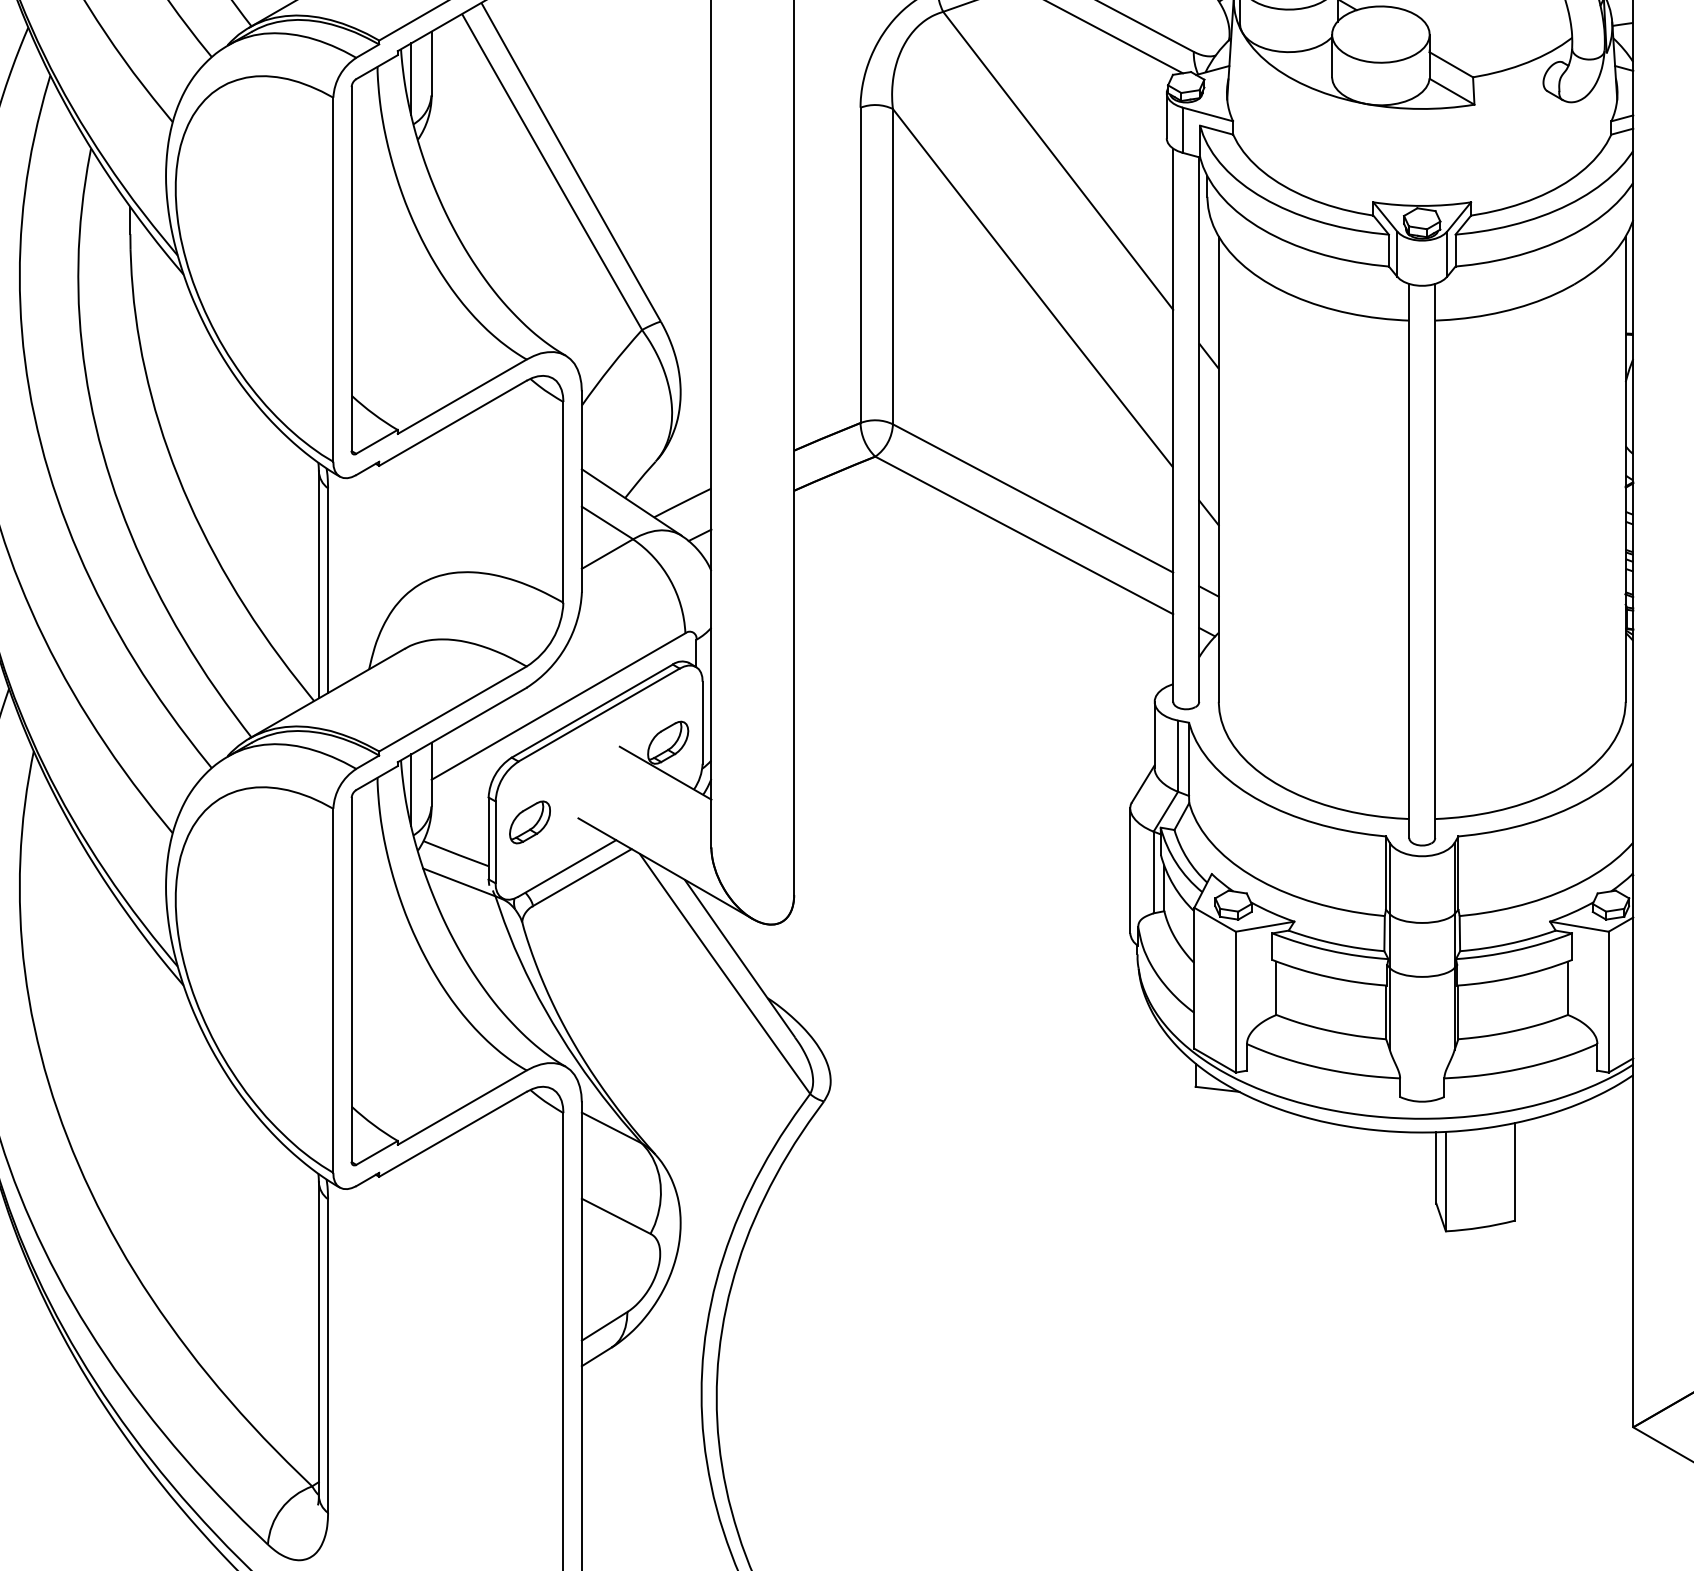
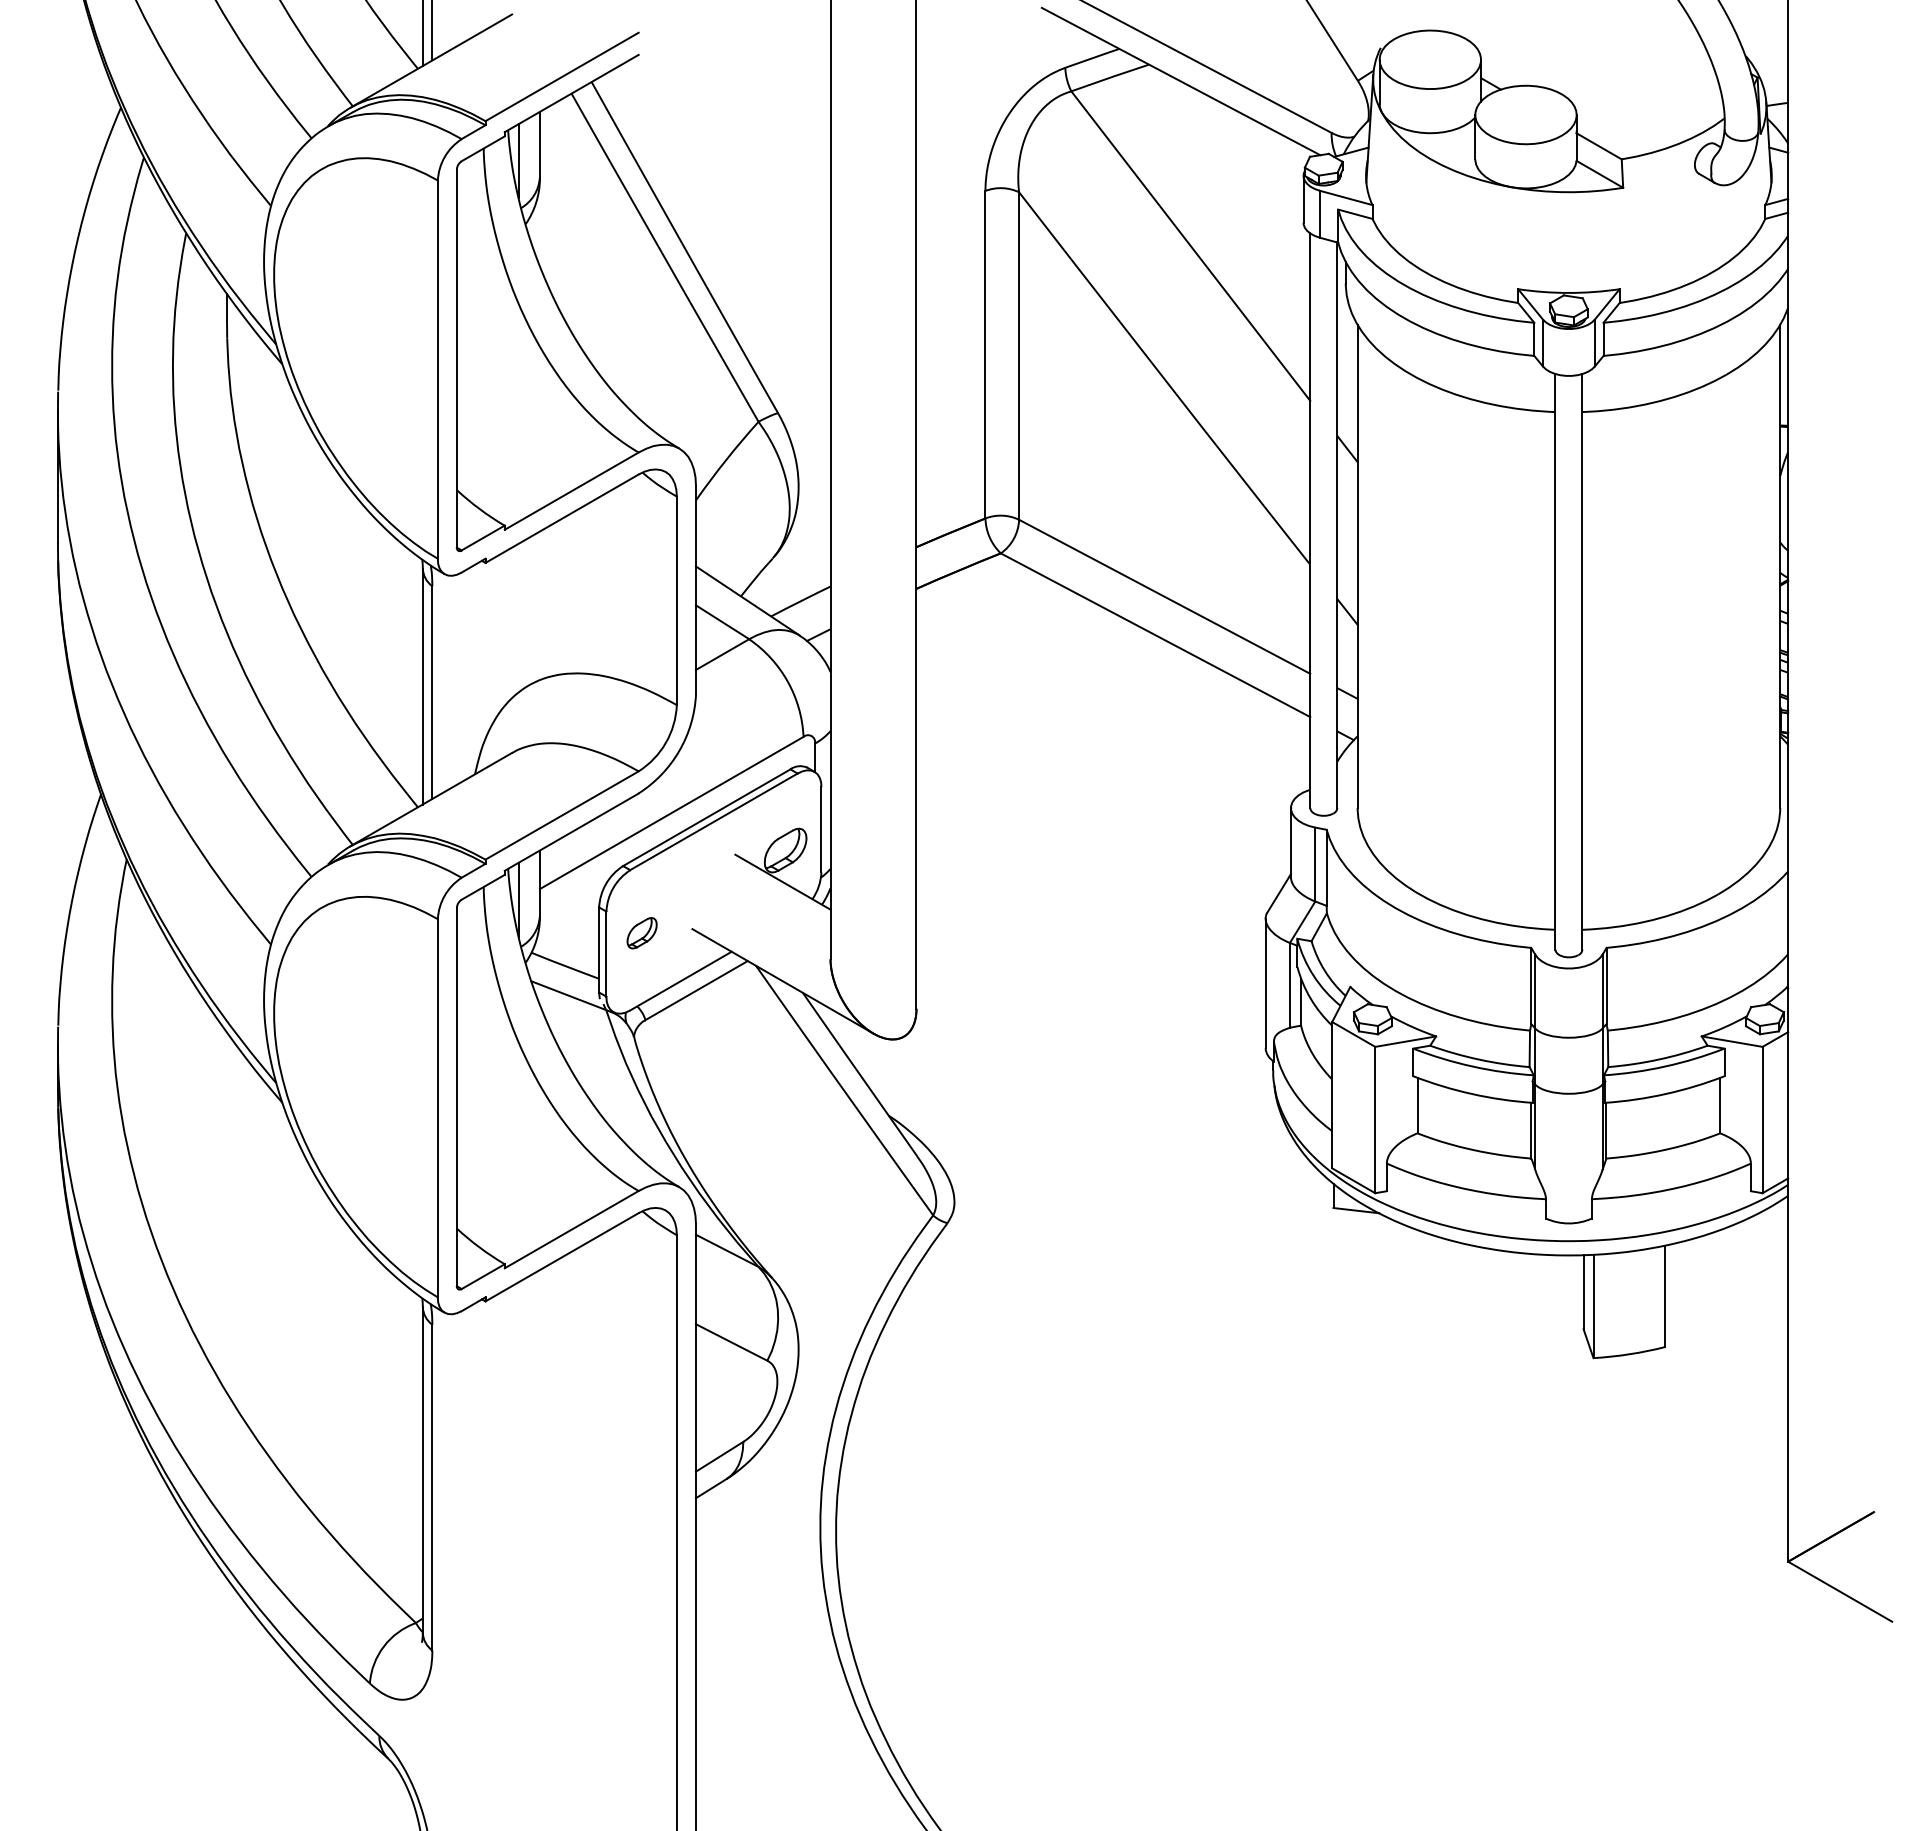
part: (529, 821) -> (641, 932), size x0.7

